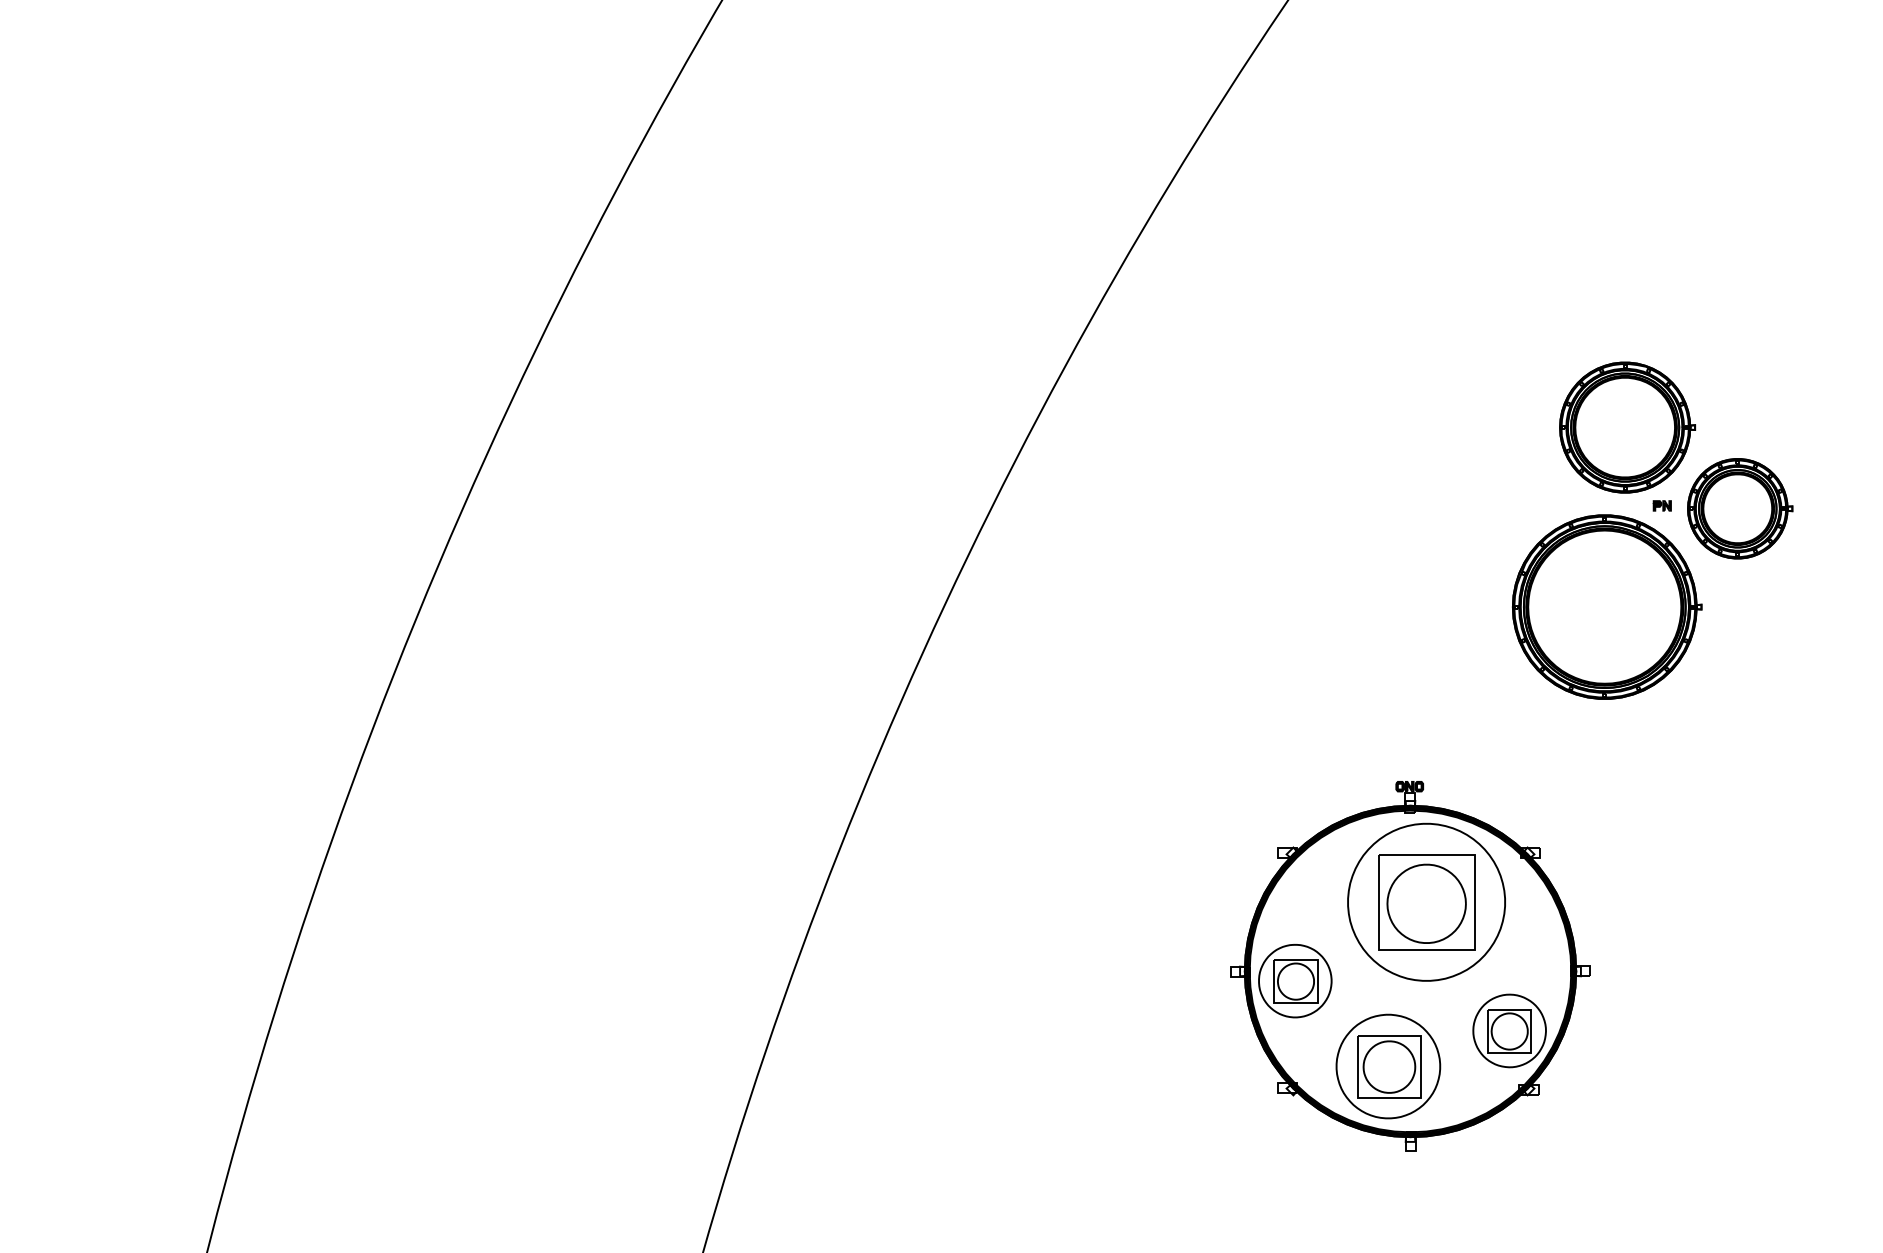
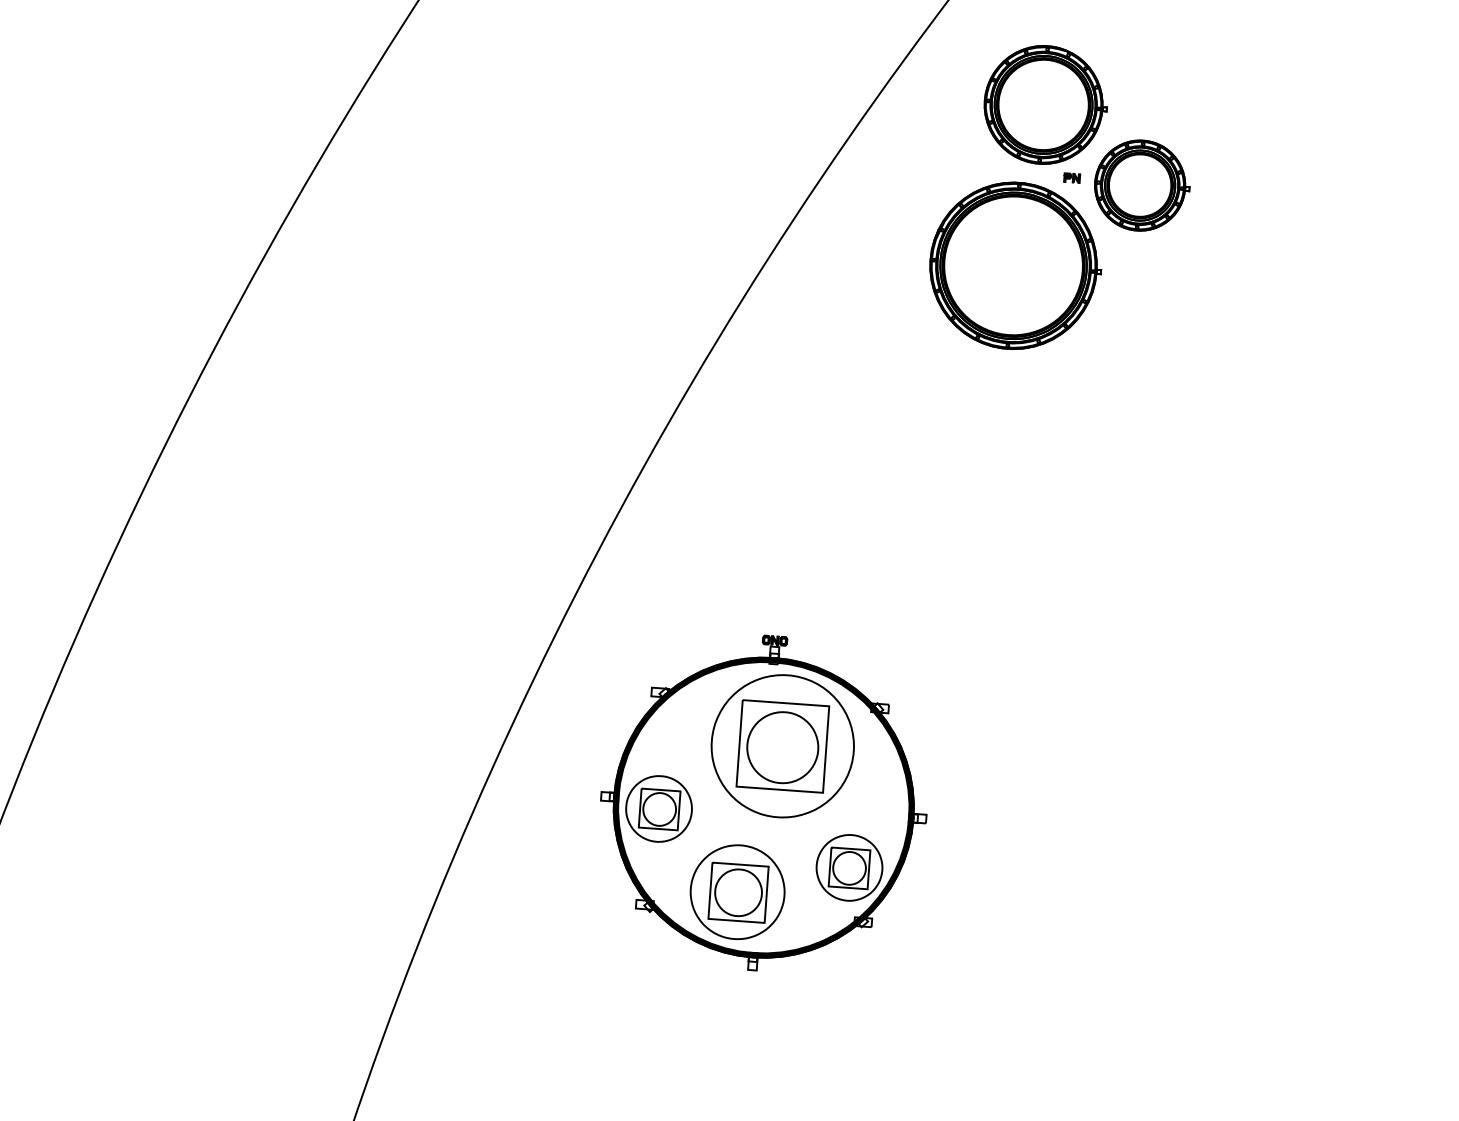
part: (1652, 530) -> (1061, 199), moved
part: (1410, 966) -> (764, 803), moved

